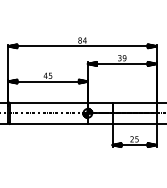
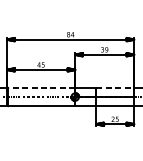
line: (48, 102) -> (41, 87), solid -> dashed
line: (135, 102) -> (116, 87), solid -> dashed

